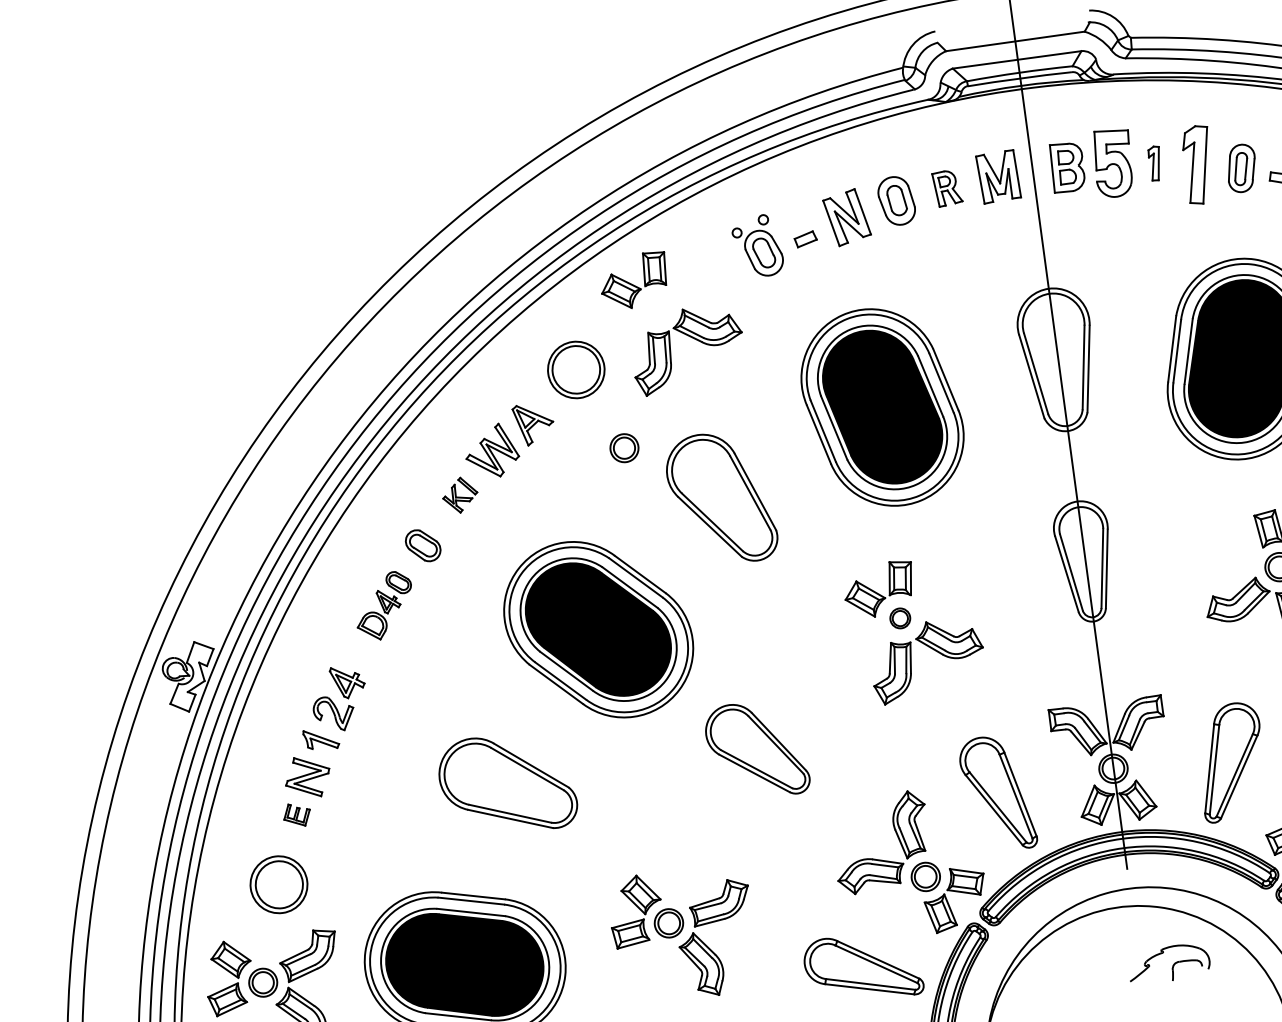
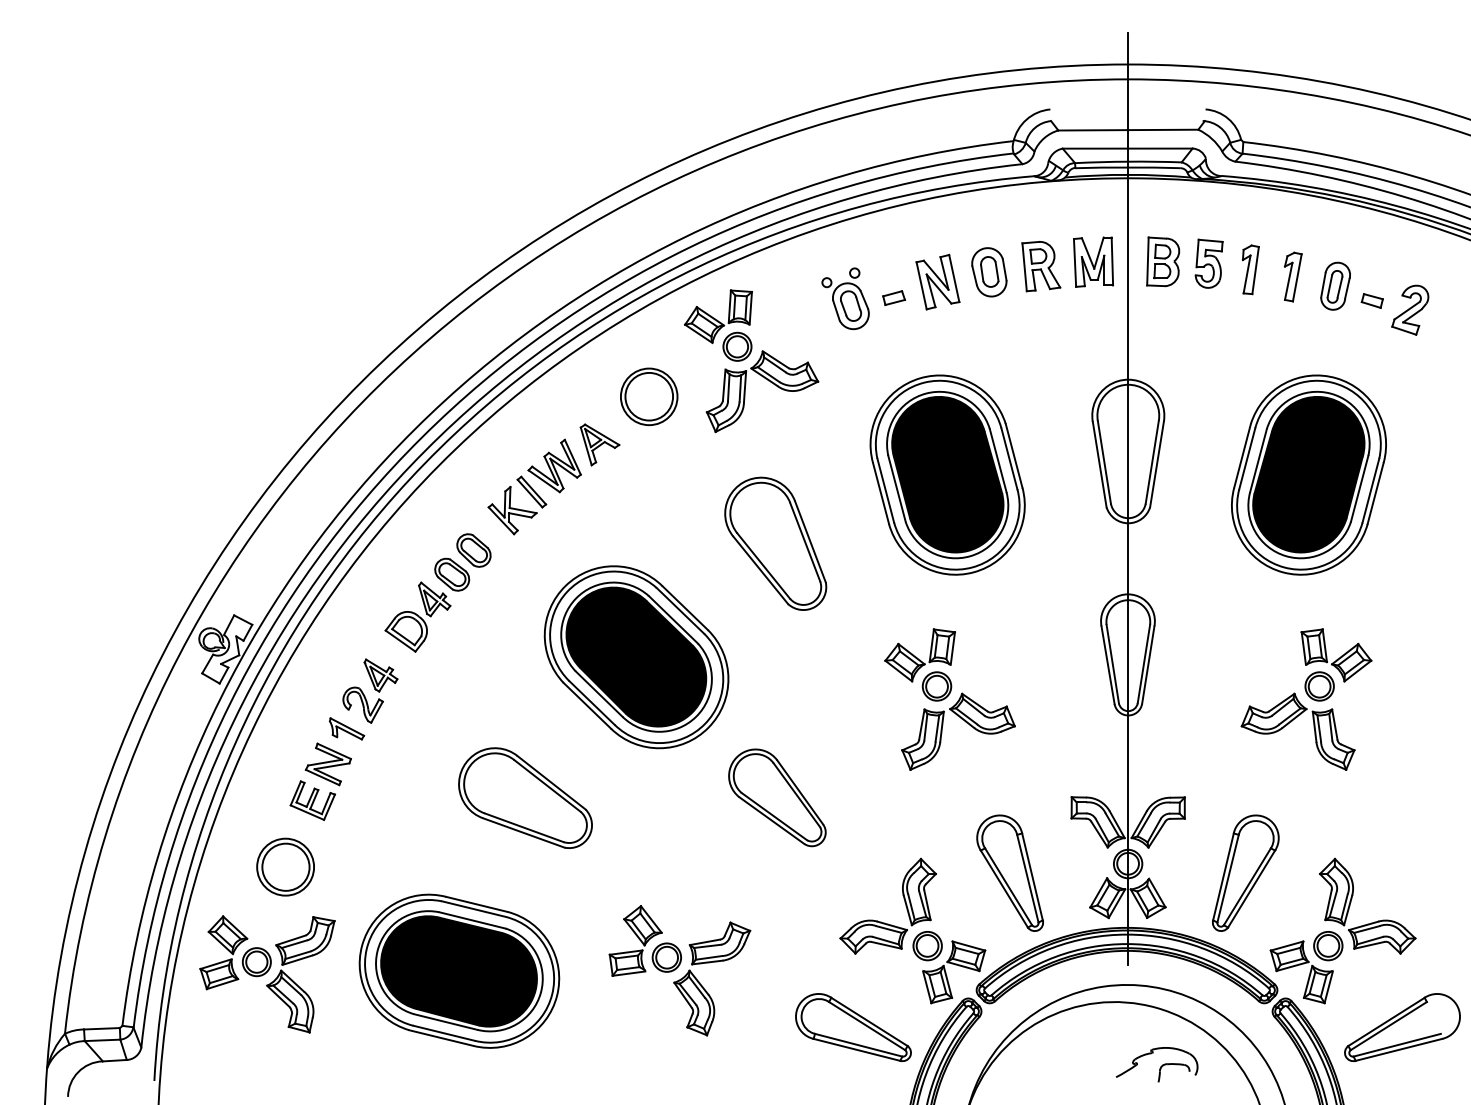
part: (1112, 162) -> (1208, 263), size x0.71
part: (1155, 163) -> (1250, 269), size x1.43
part: (1197, 164) -> (1292, 276), size x0.62
part: (947, 188) -> (1041, 266), size x1.43
part: (624, 447) -> (737, 346), moved
part: (460, 495) -> (517, 505), size x1.67
part: (384, 605) -> (427, 604), size x1.43
part: (899, 618) -> (936, 686), size x1.43
part: (296, 815) -> (312, 800), size x1.67

